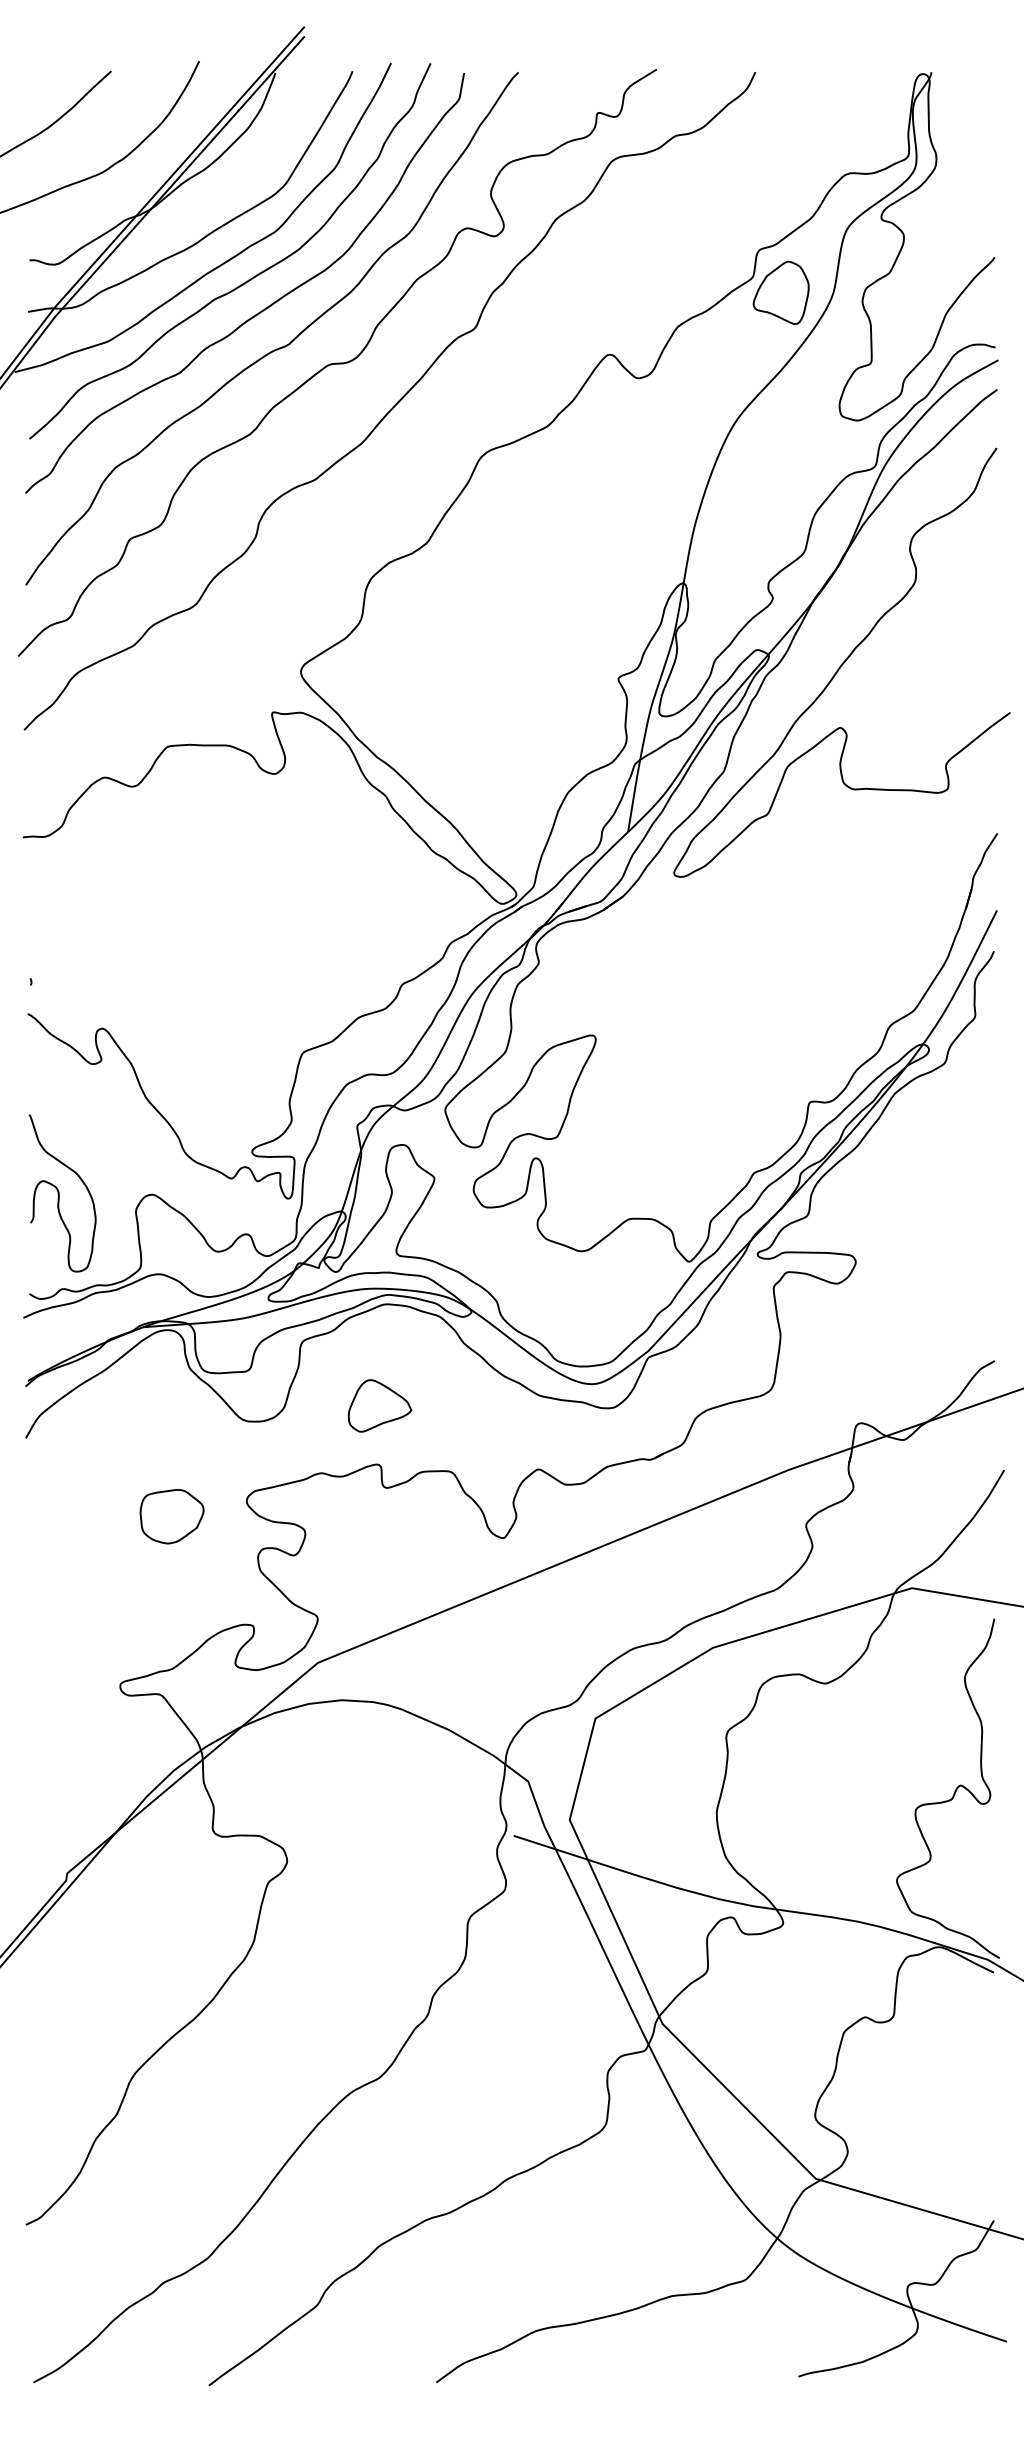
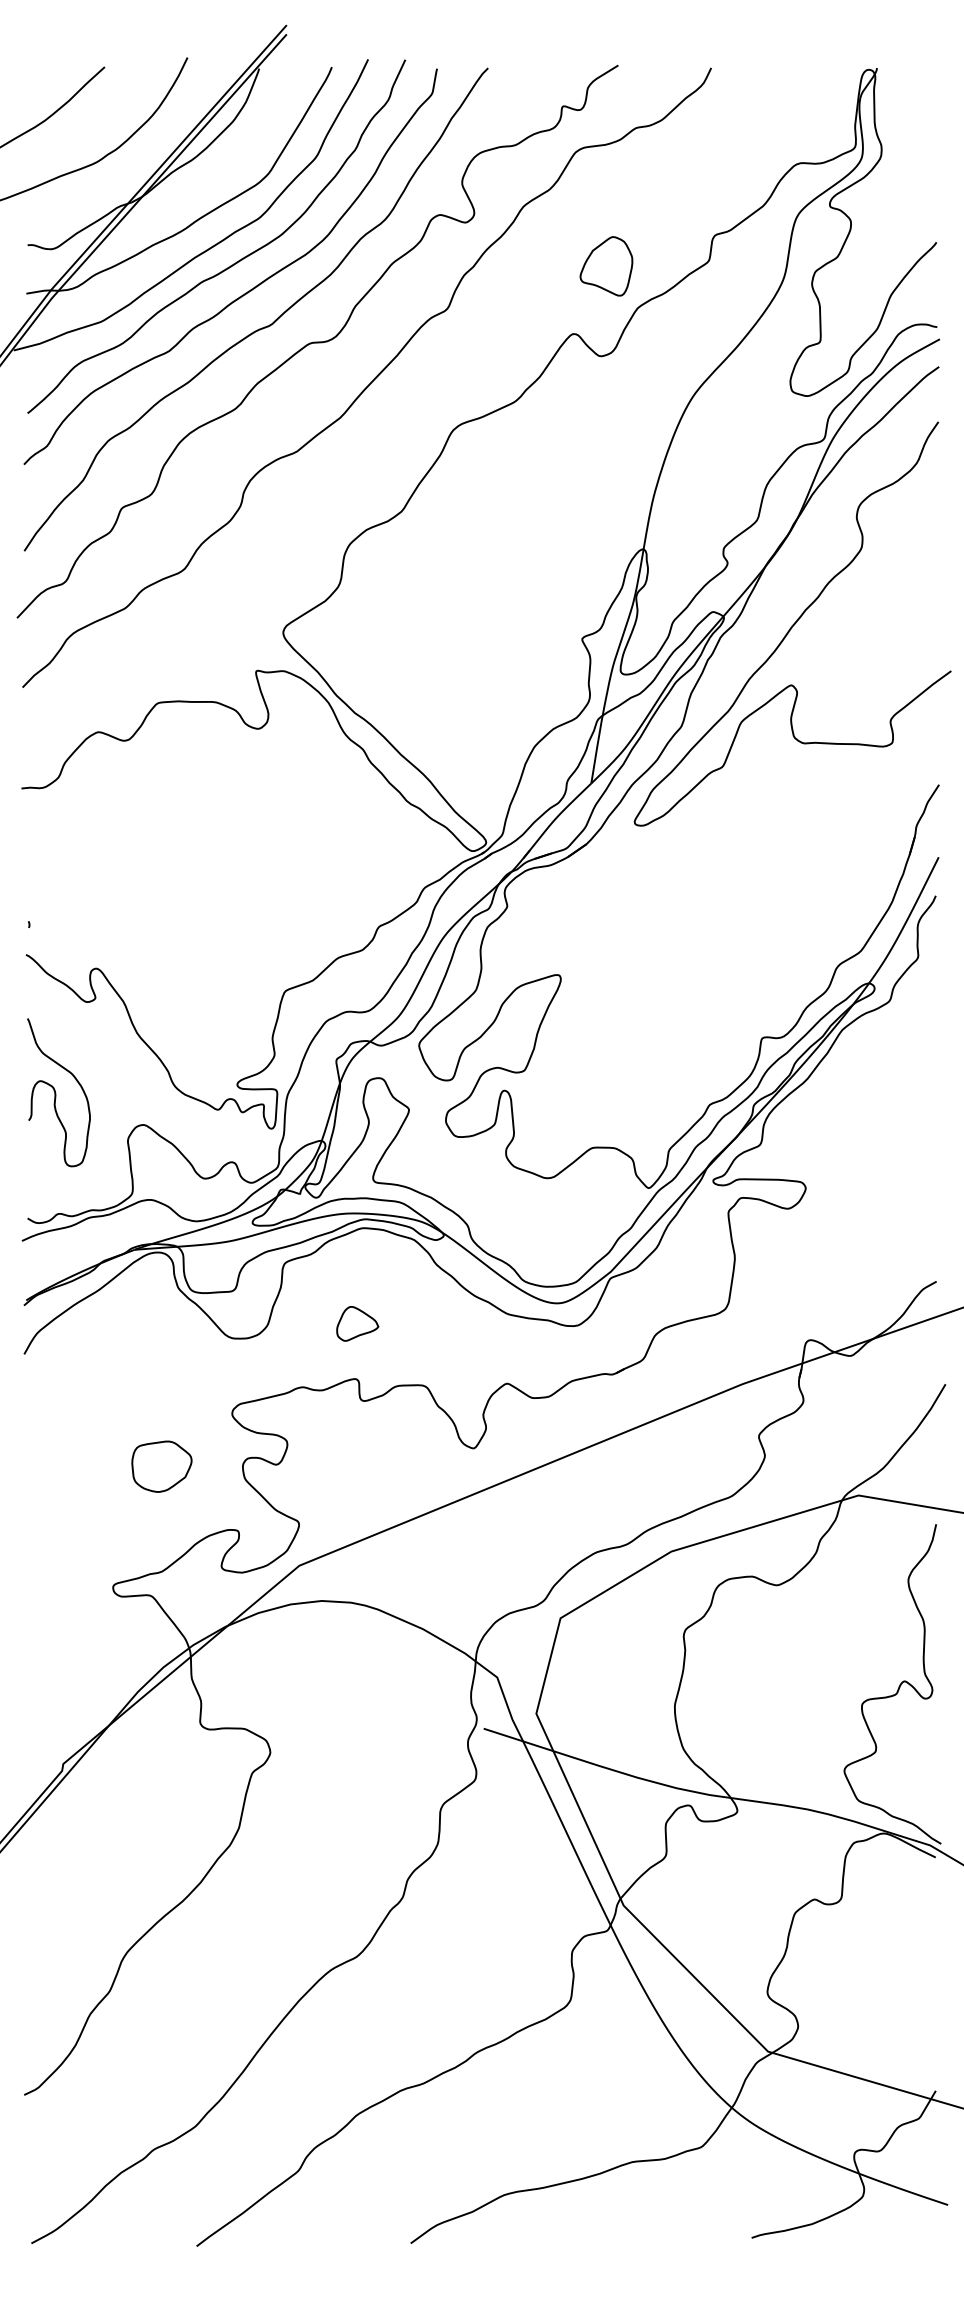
part: (780, 292) -> (605, 266), moved
curve: (59, 1193) -> (55, 1092), moved
part: (379, 1405) -> (357, 1323), size x0.7
part: (171, 1516) -> (161, 1466), moved

